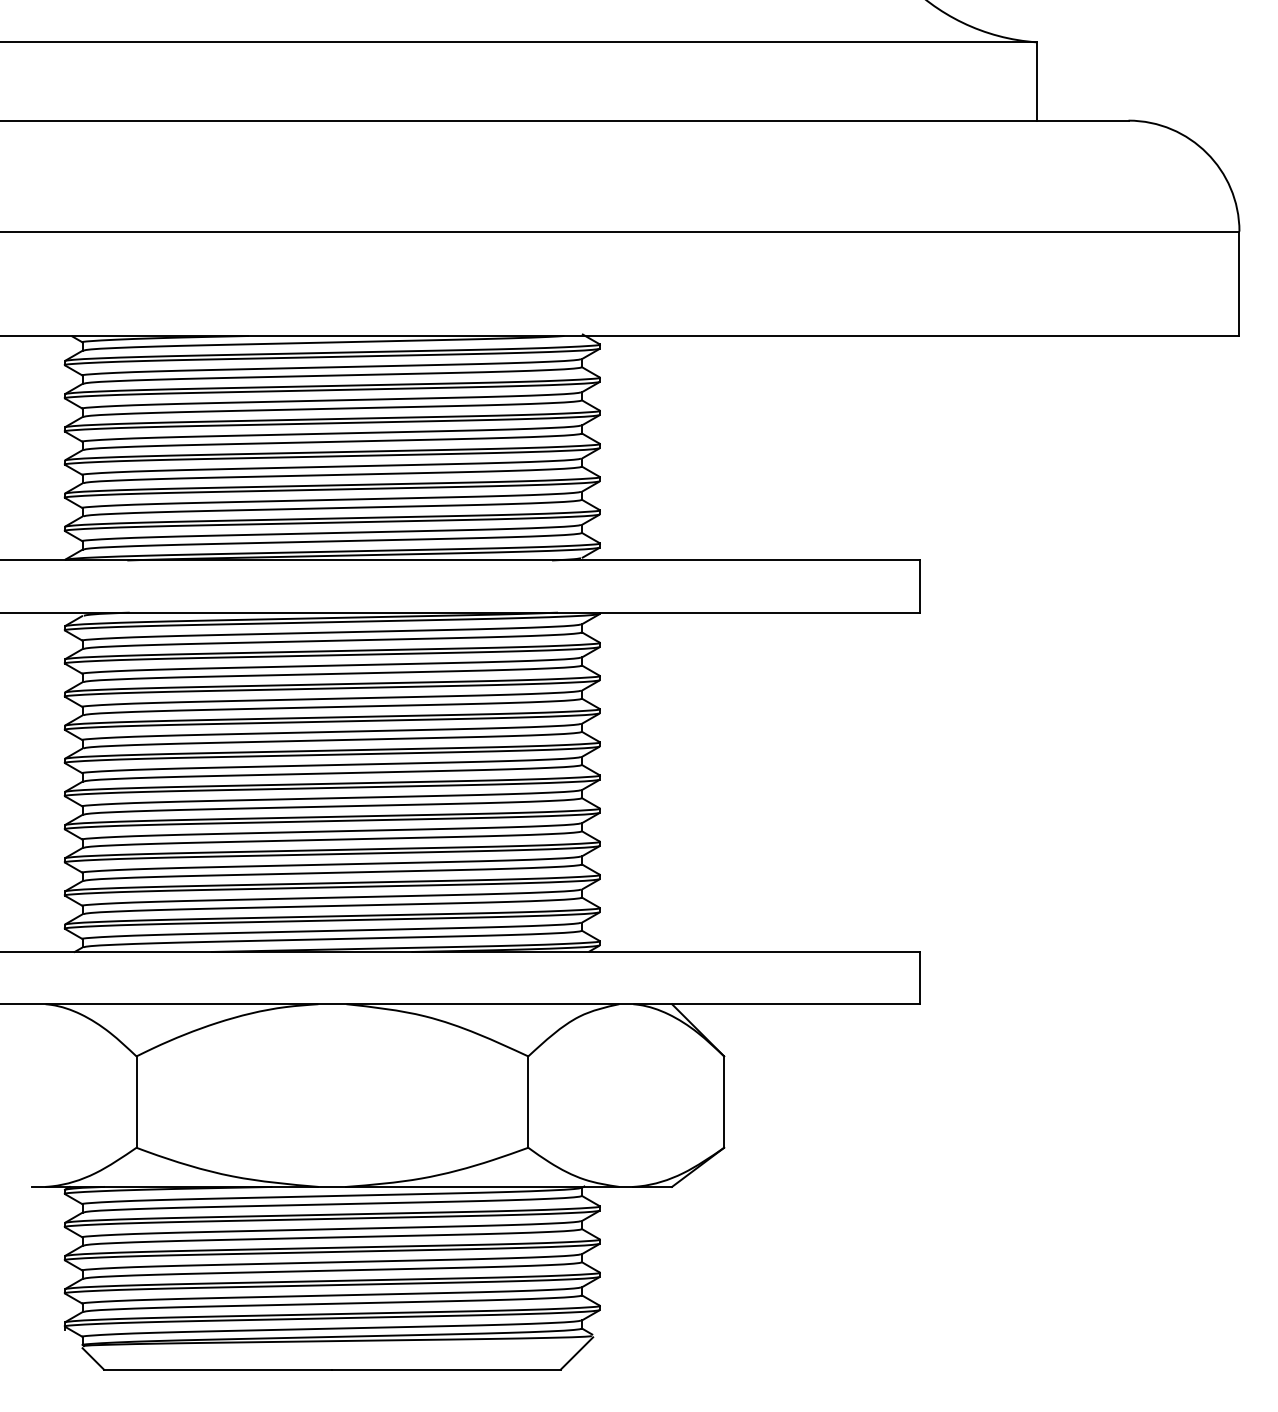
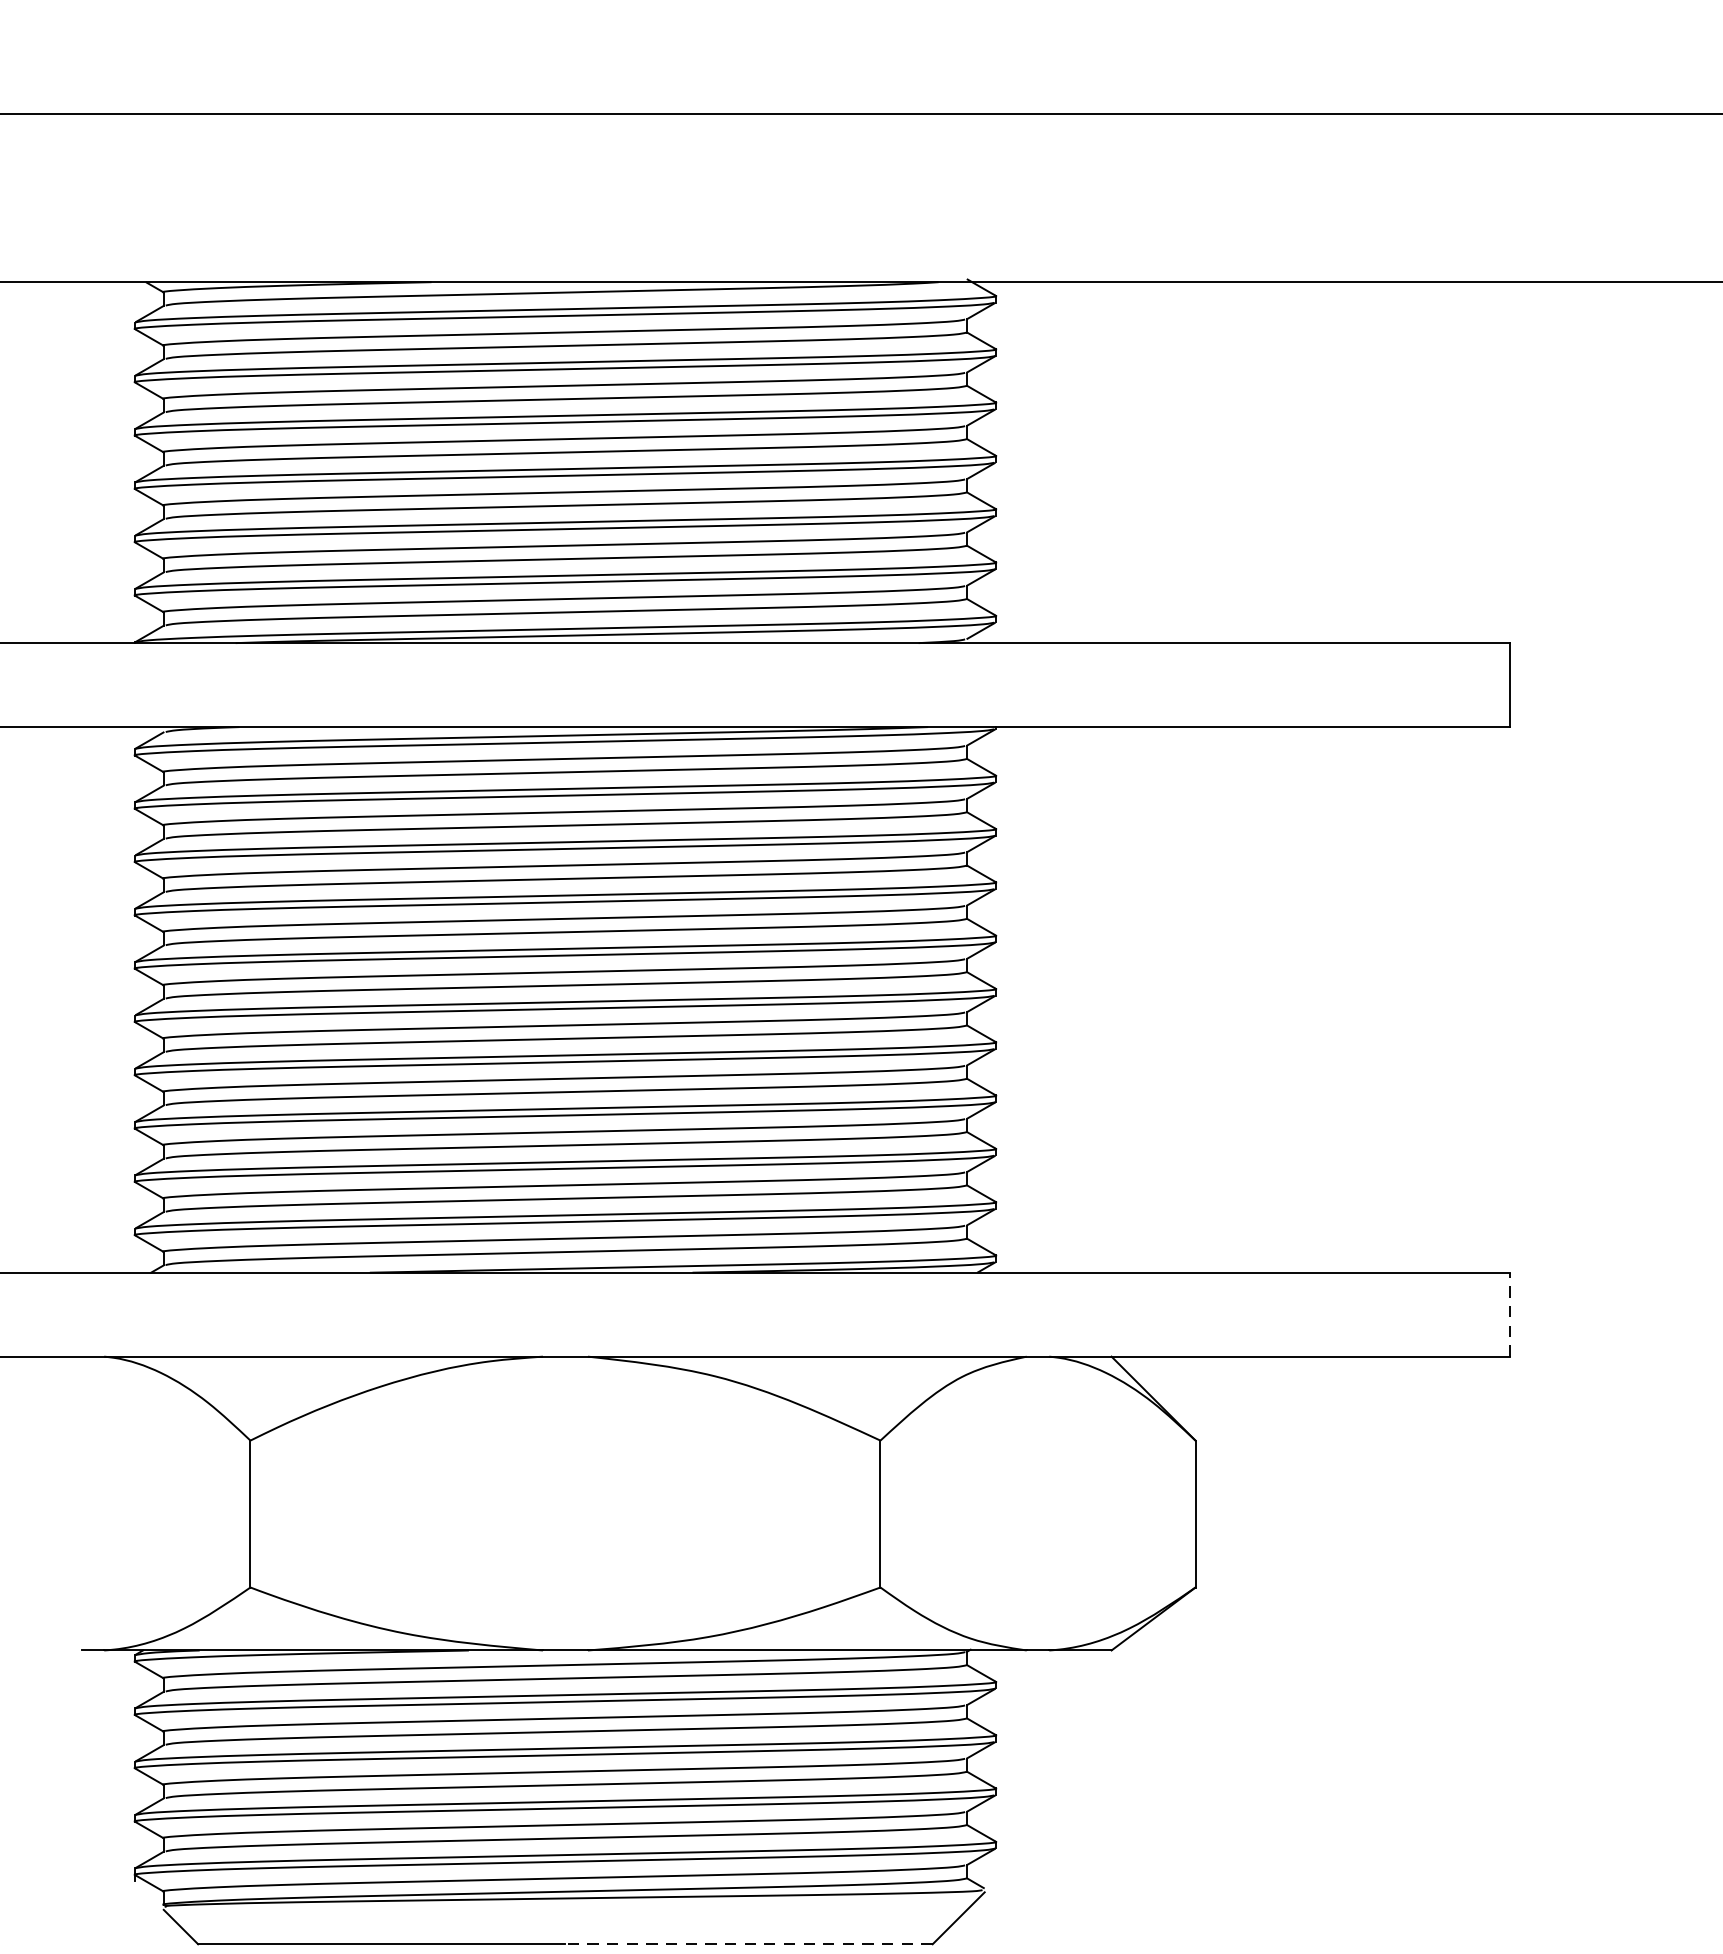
line: (919, 977) -> (1509, 1313), solid -> dashed
line: (446, 1369) -> (748, 1944), solid -> dashed

